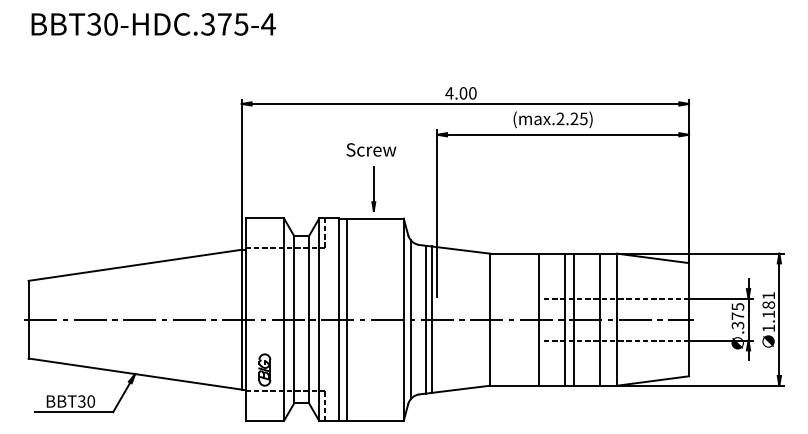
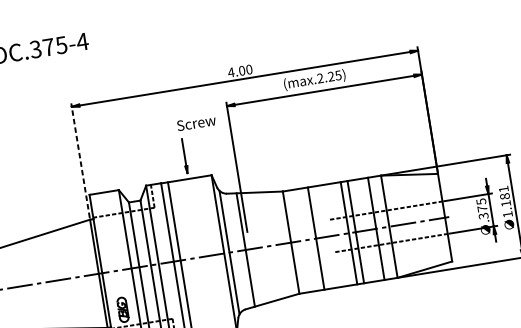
text: (371, 149) -> (196, 122), moved
line: (241, 173) -> (80, 160), solid -> dashed
line: (426, 319) -> (241, 250), removed
line: (538, 319) -> (316, 238), moved

